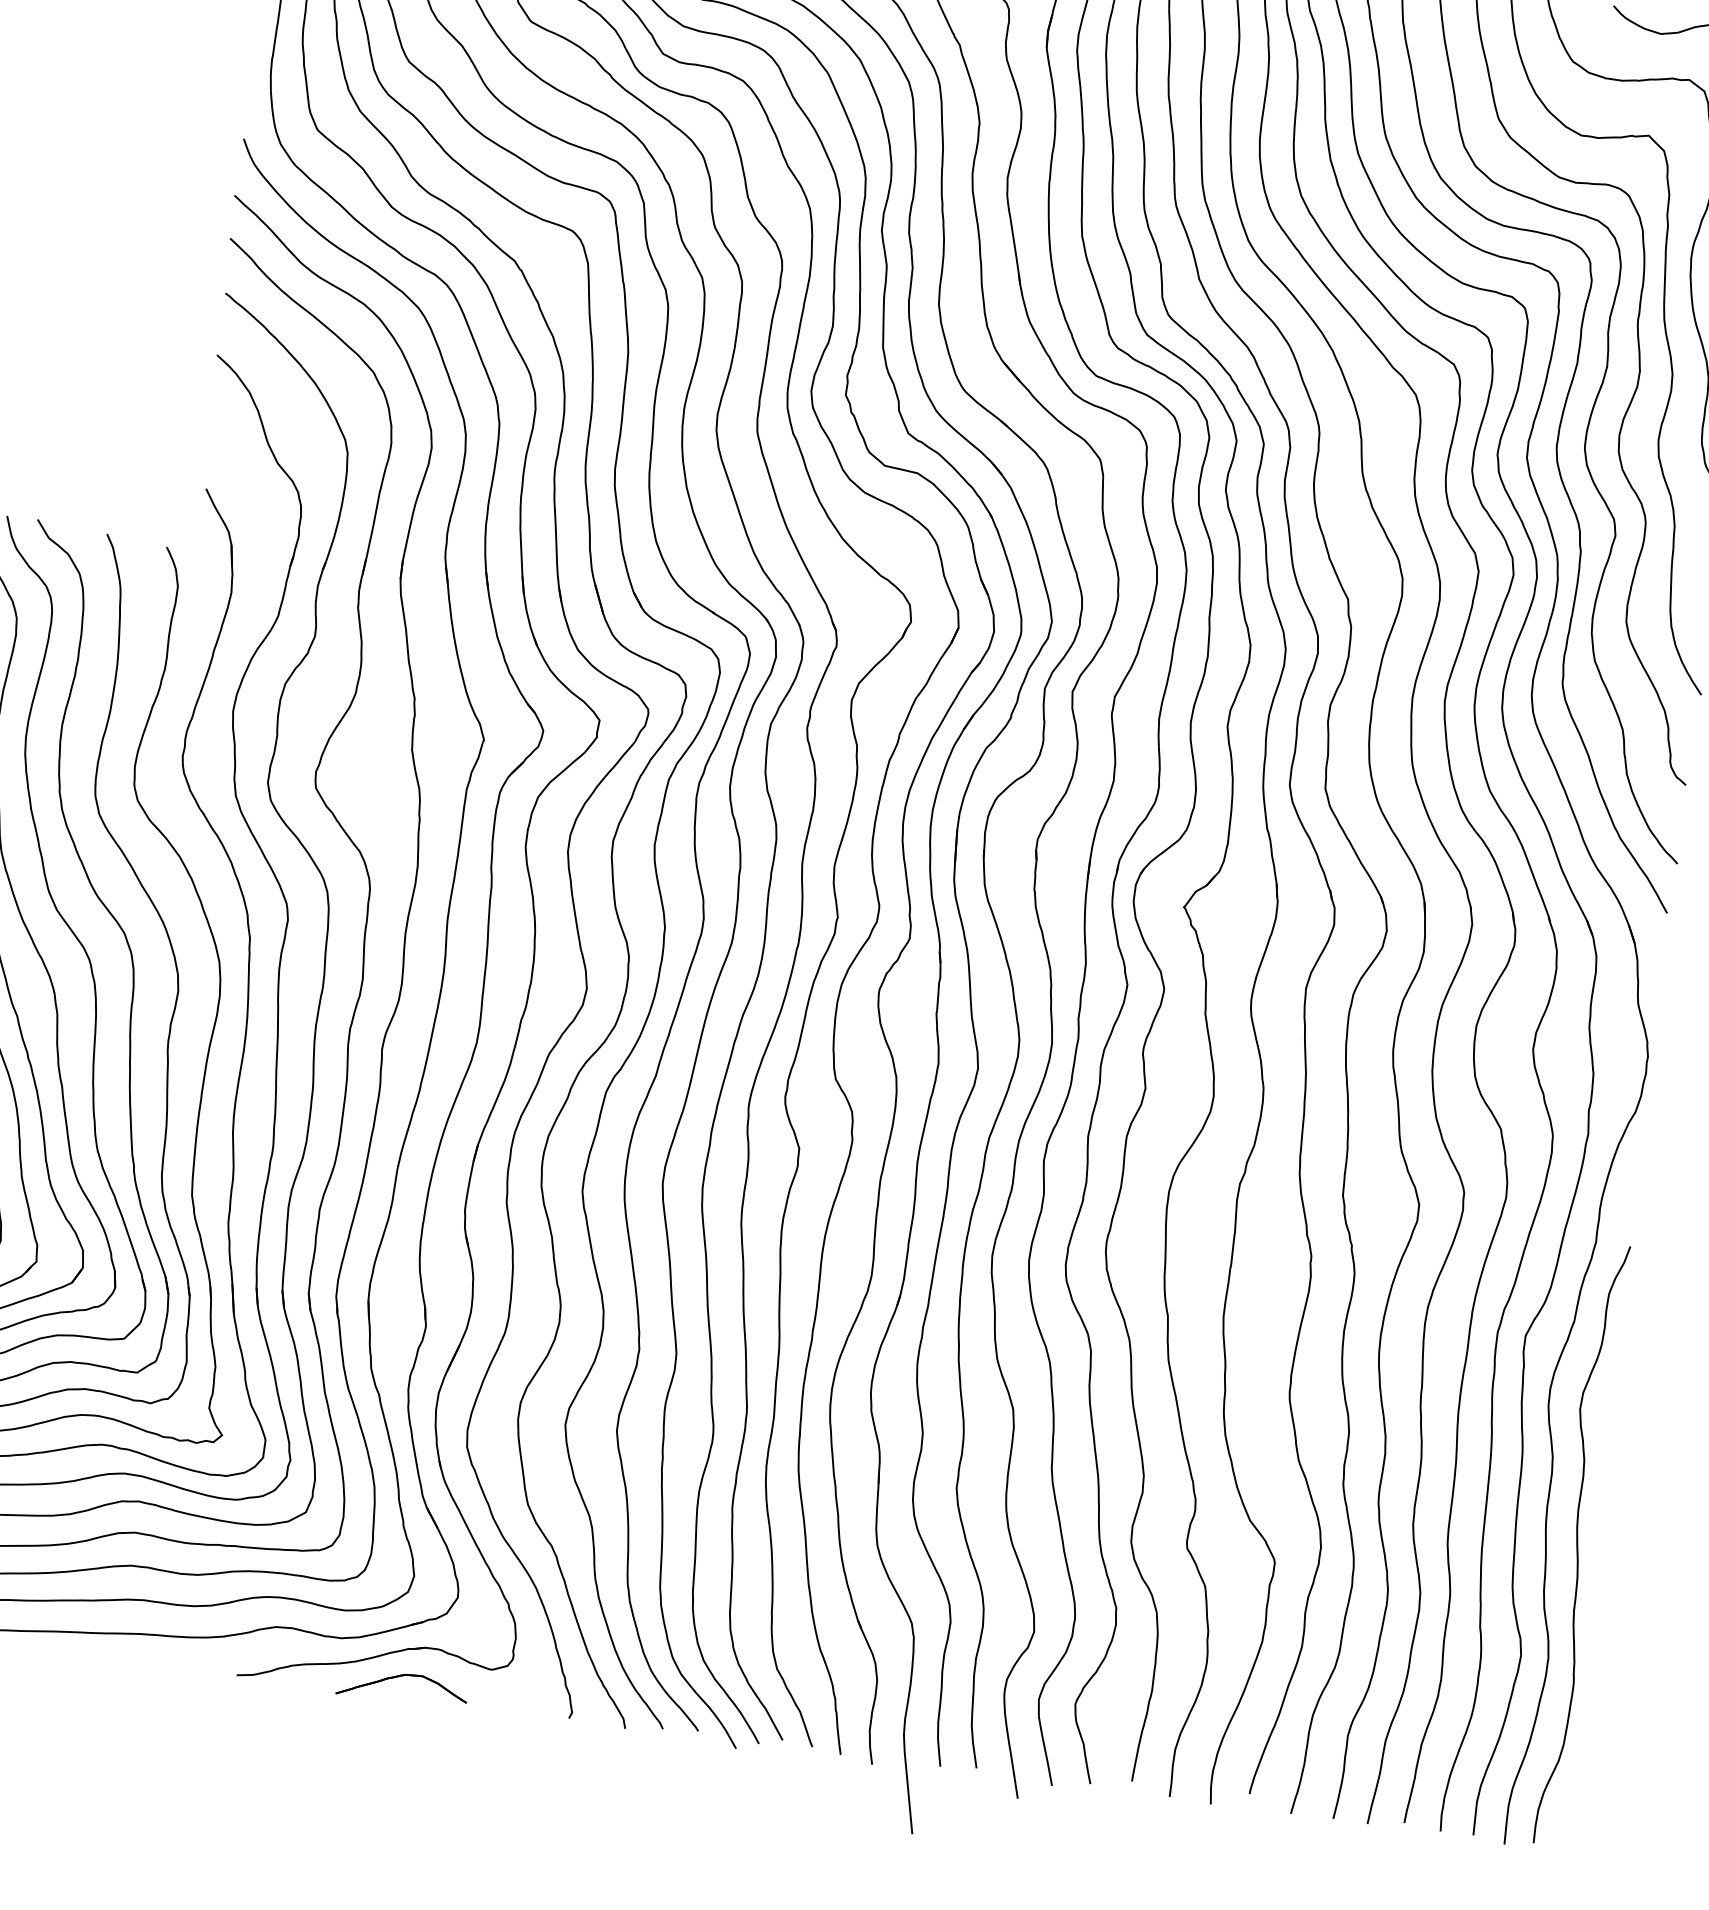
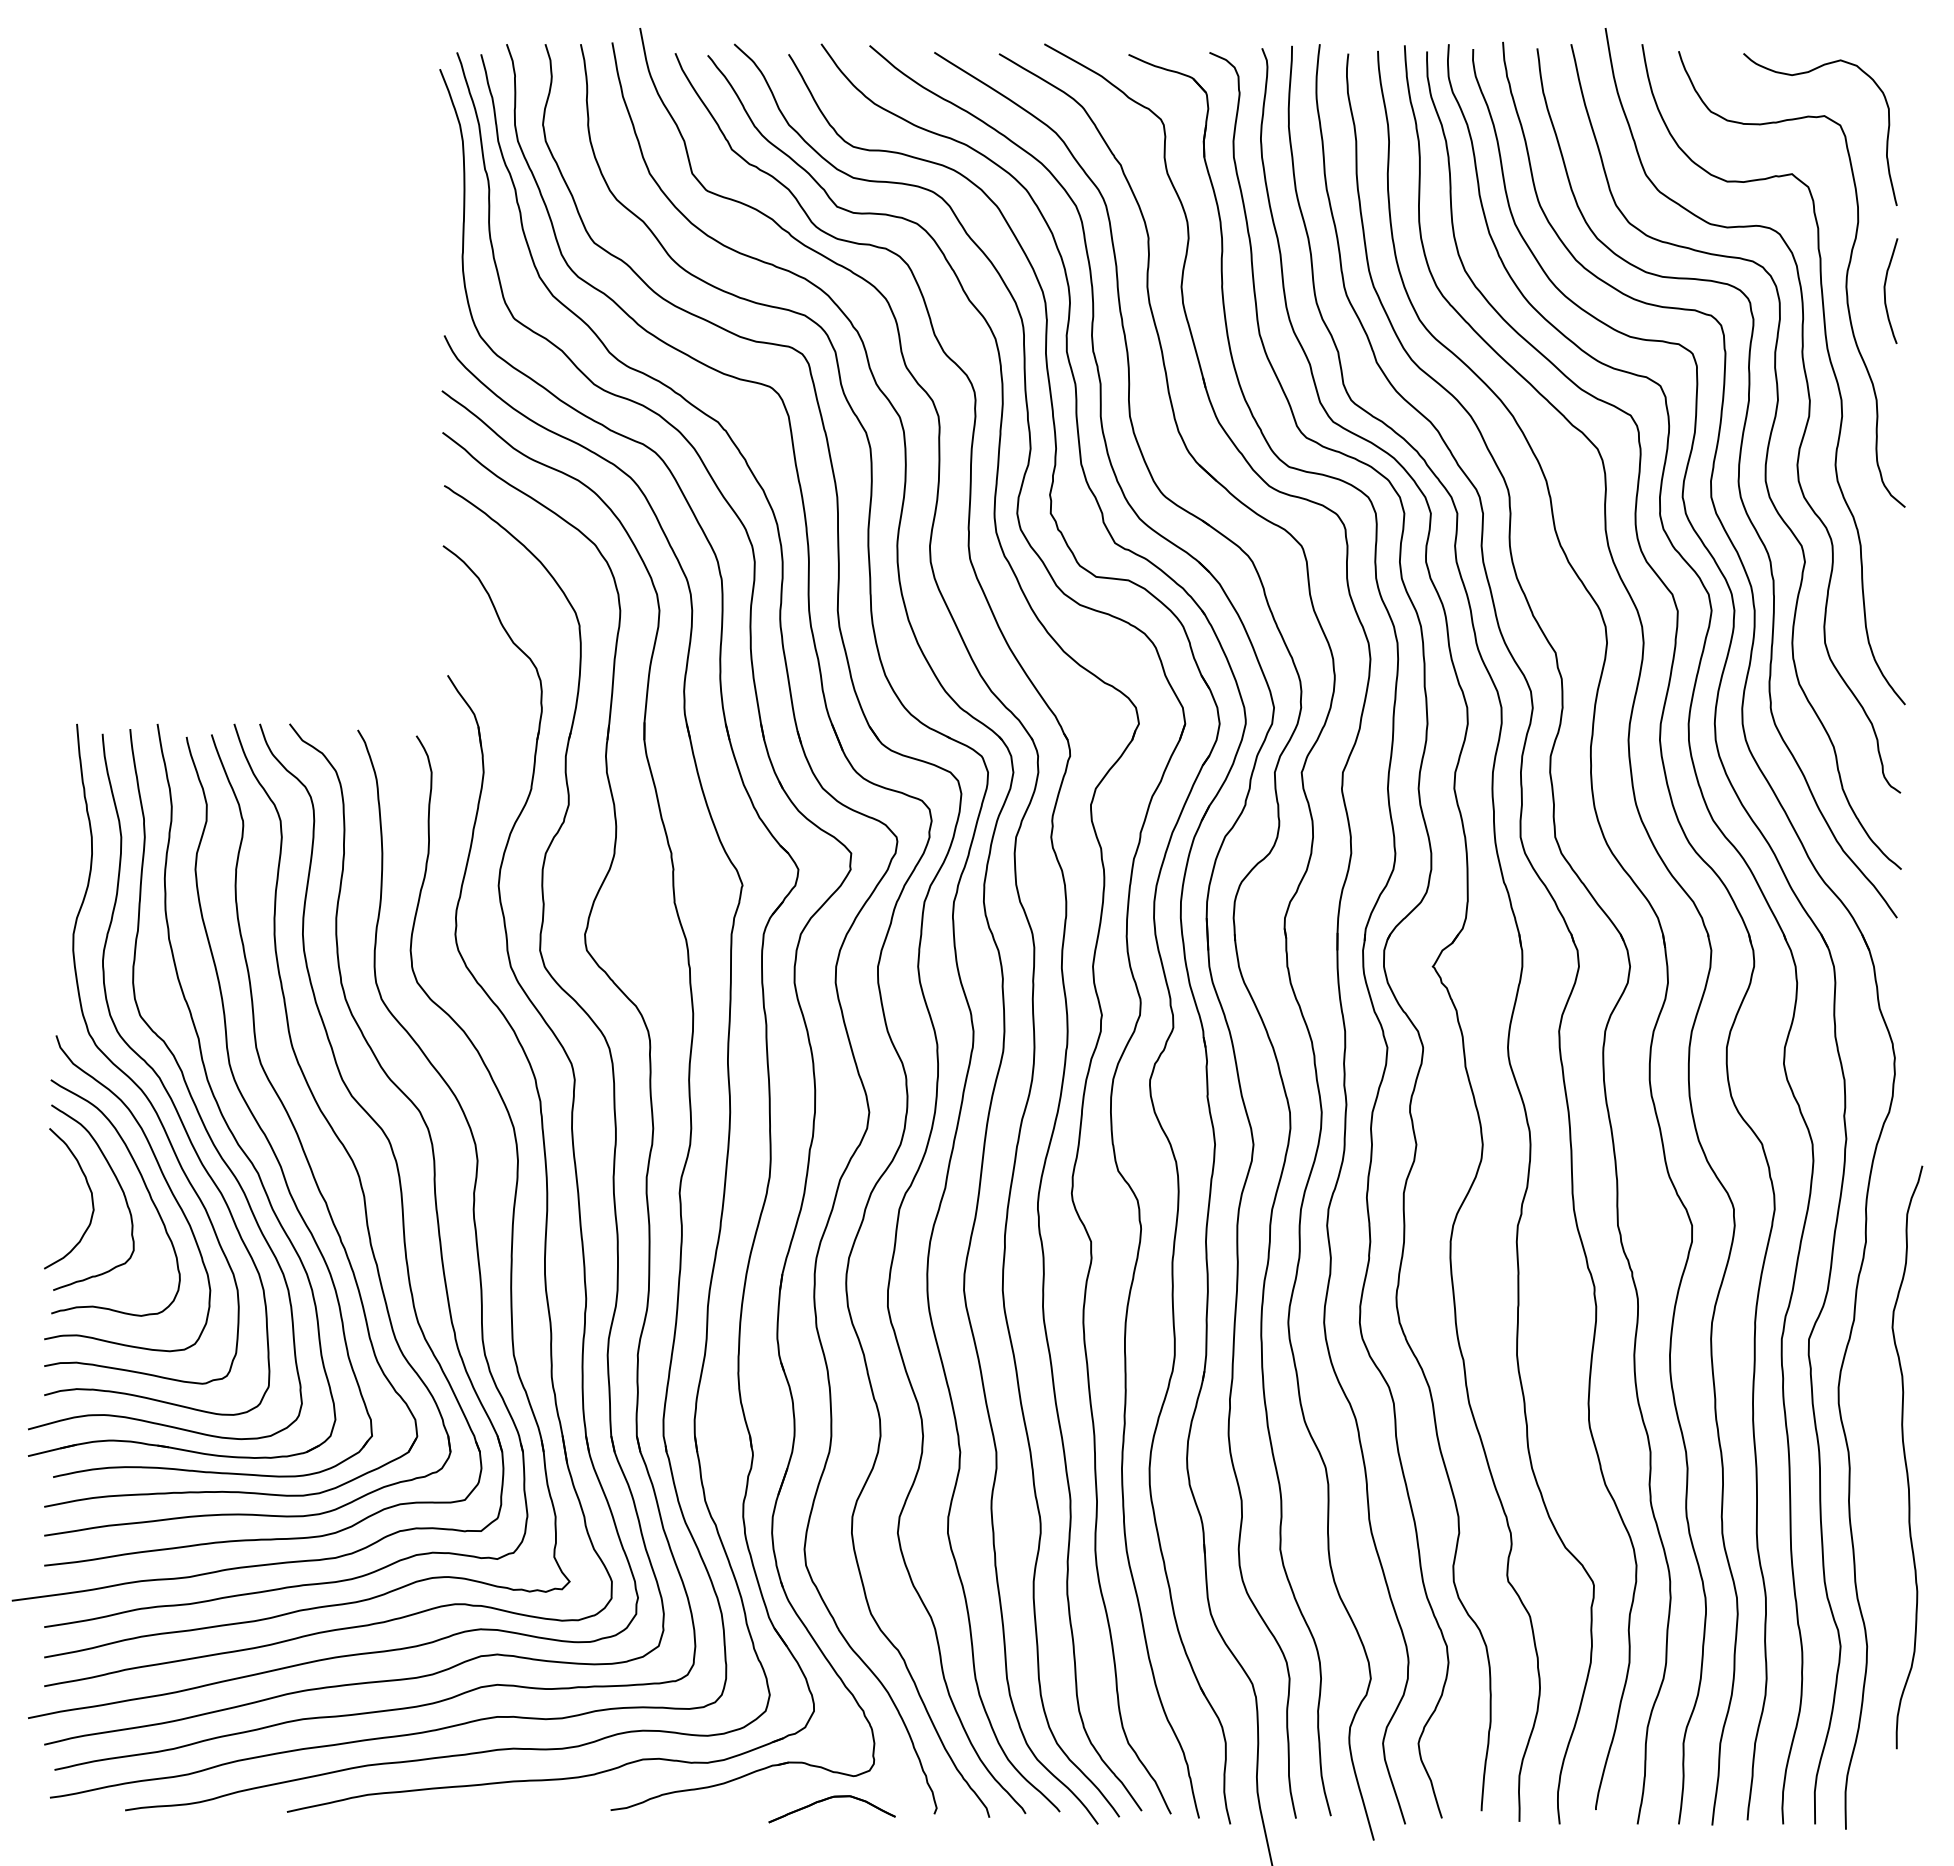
curve: (1577, 1544) -> (1905, 1457), moved
part: (397, 1677) -> (826, 1800), moved

